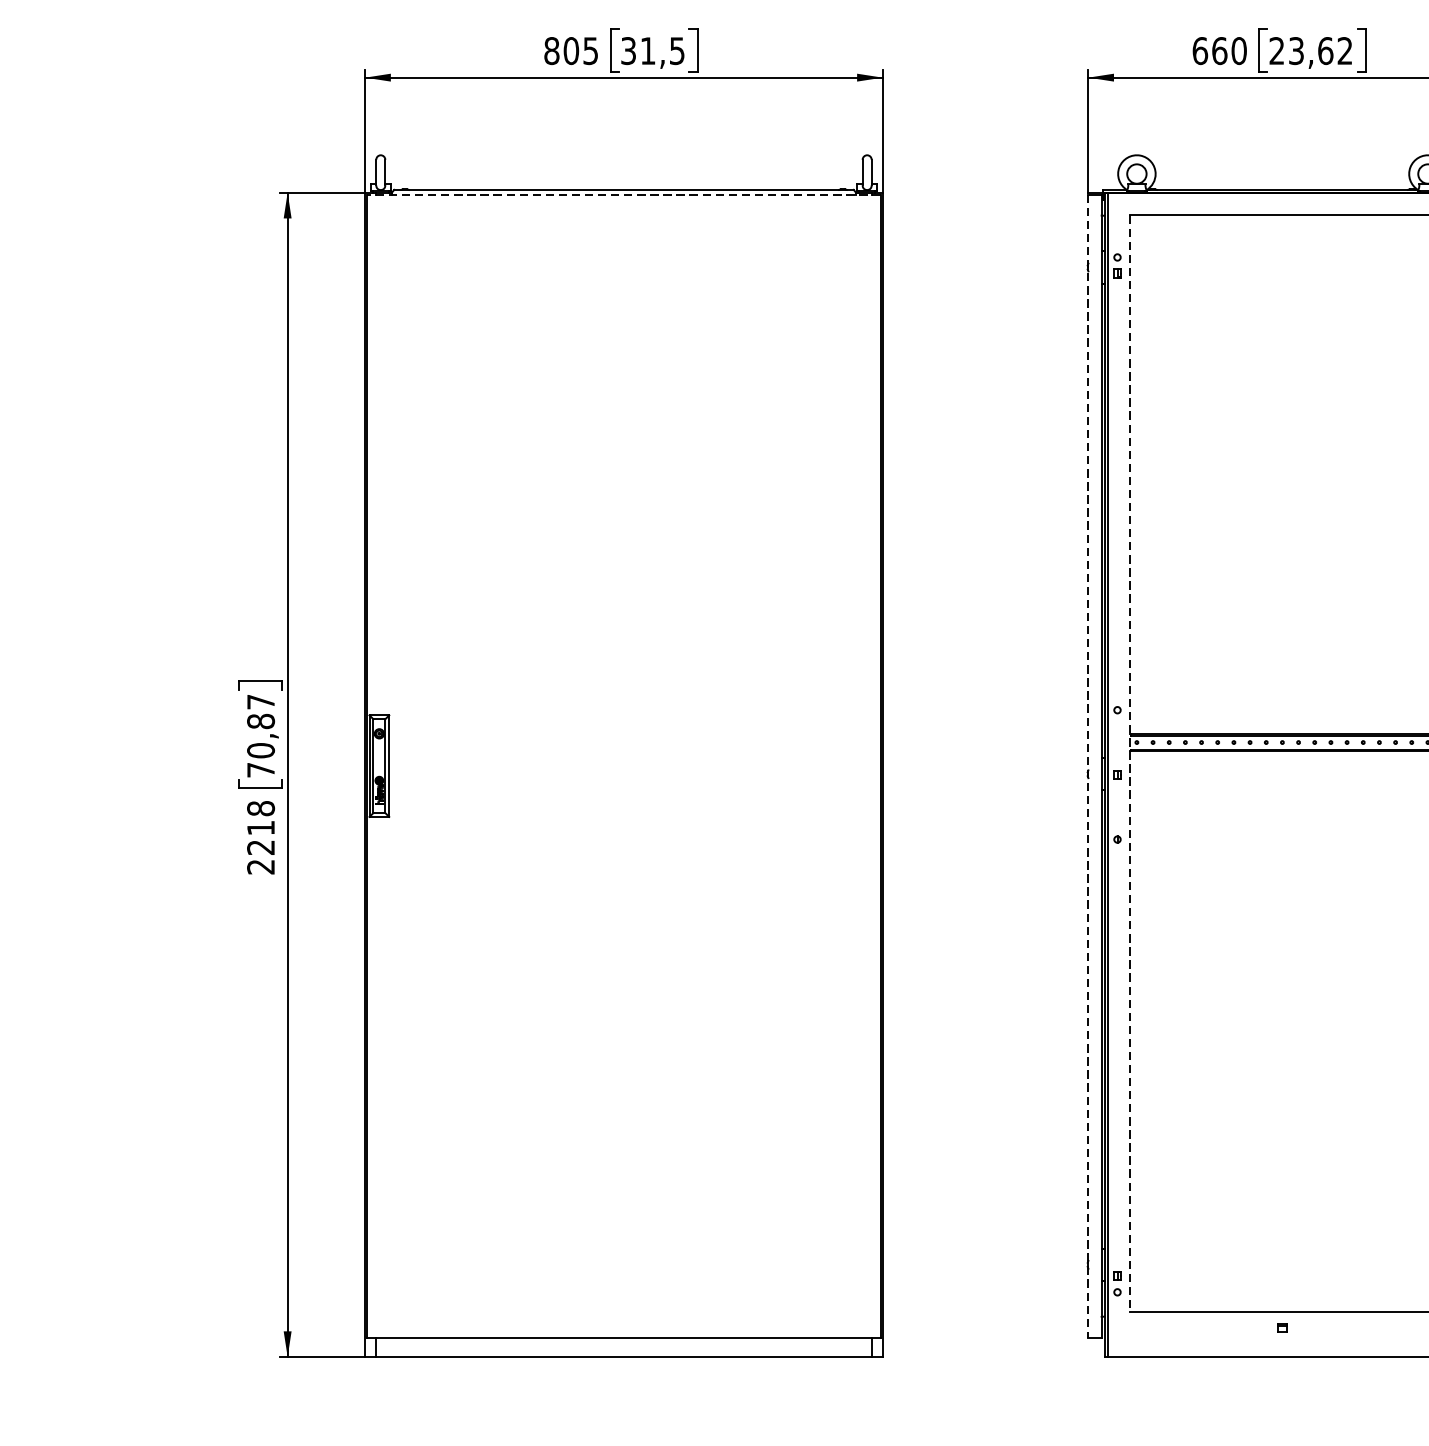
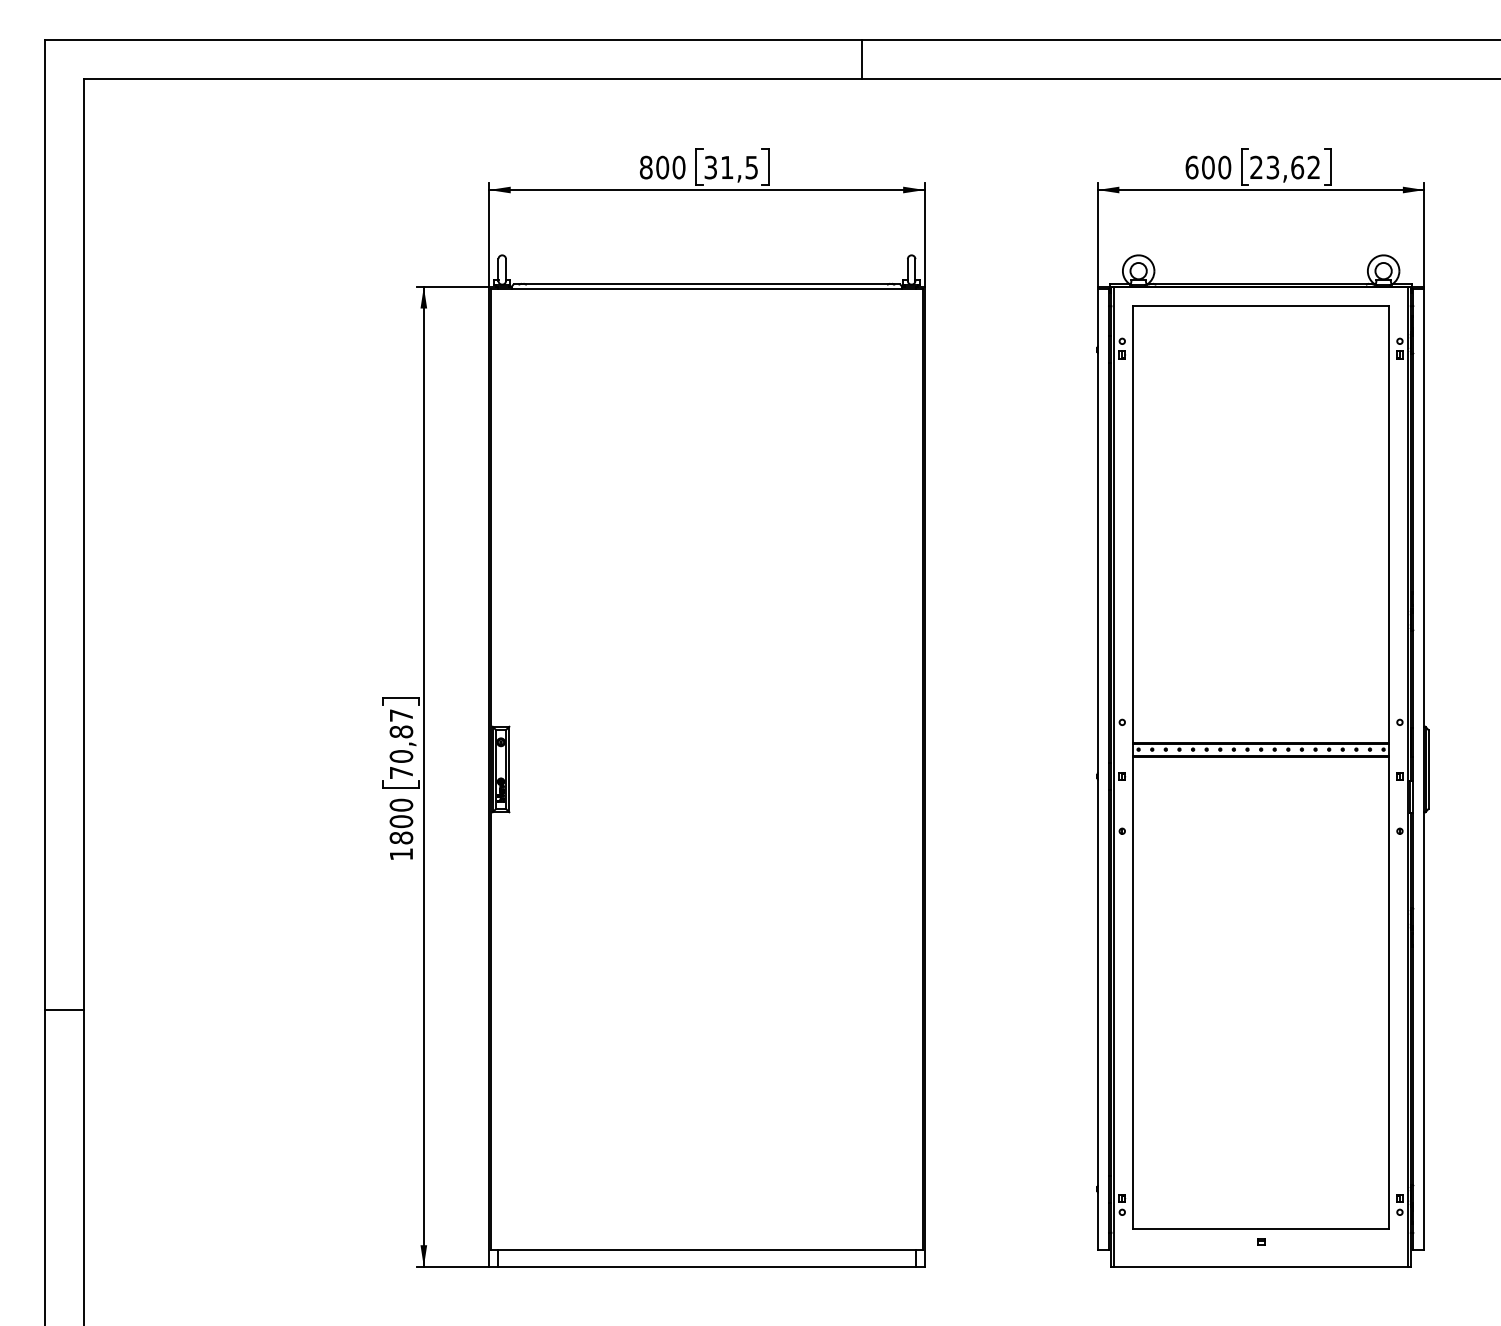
text: (590, 50) -> (678, 167), 805 -> 800
text: (1219, 50) -> (1208, 167), 660 -> 600
line: (623, 194) -> (706, 288), dashed -> solid
line: (1130, 763) -> (1133, 767), dashed -> solid
line: (1088, 766) -> (1097, 769), dashed -> solid
text: (261, 837) -> (401, 829), 2218 -> 1800

